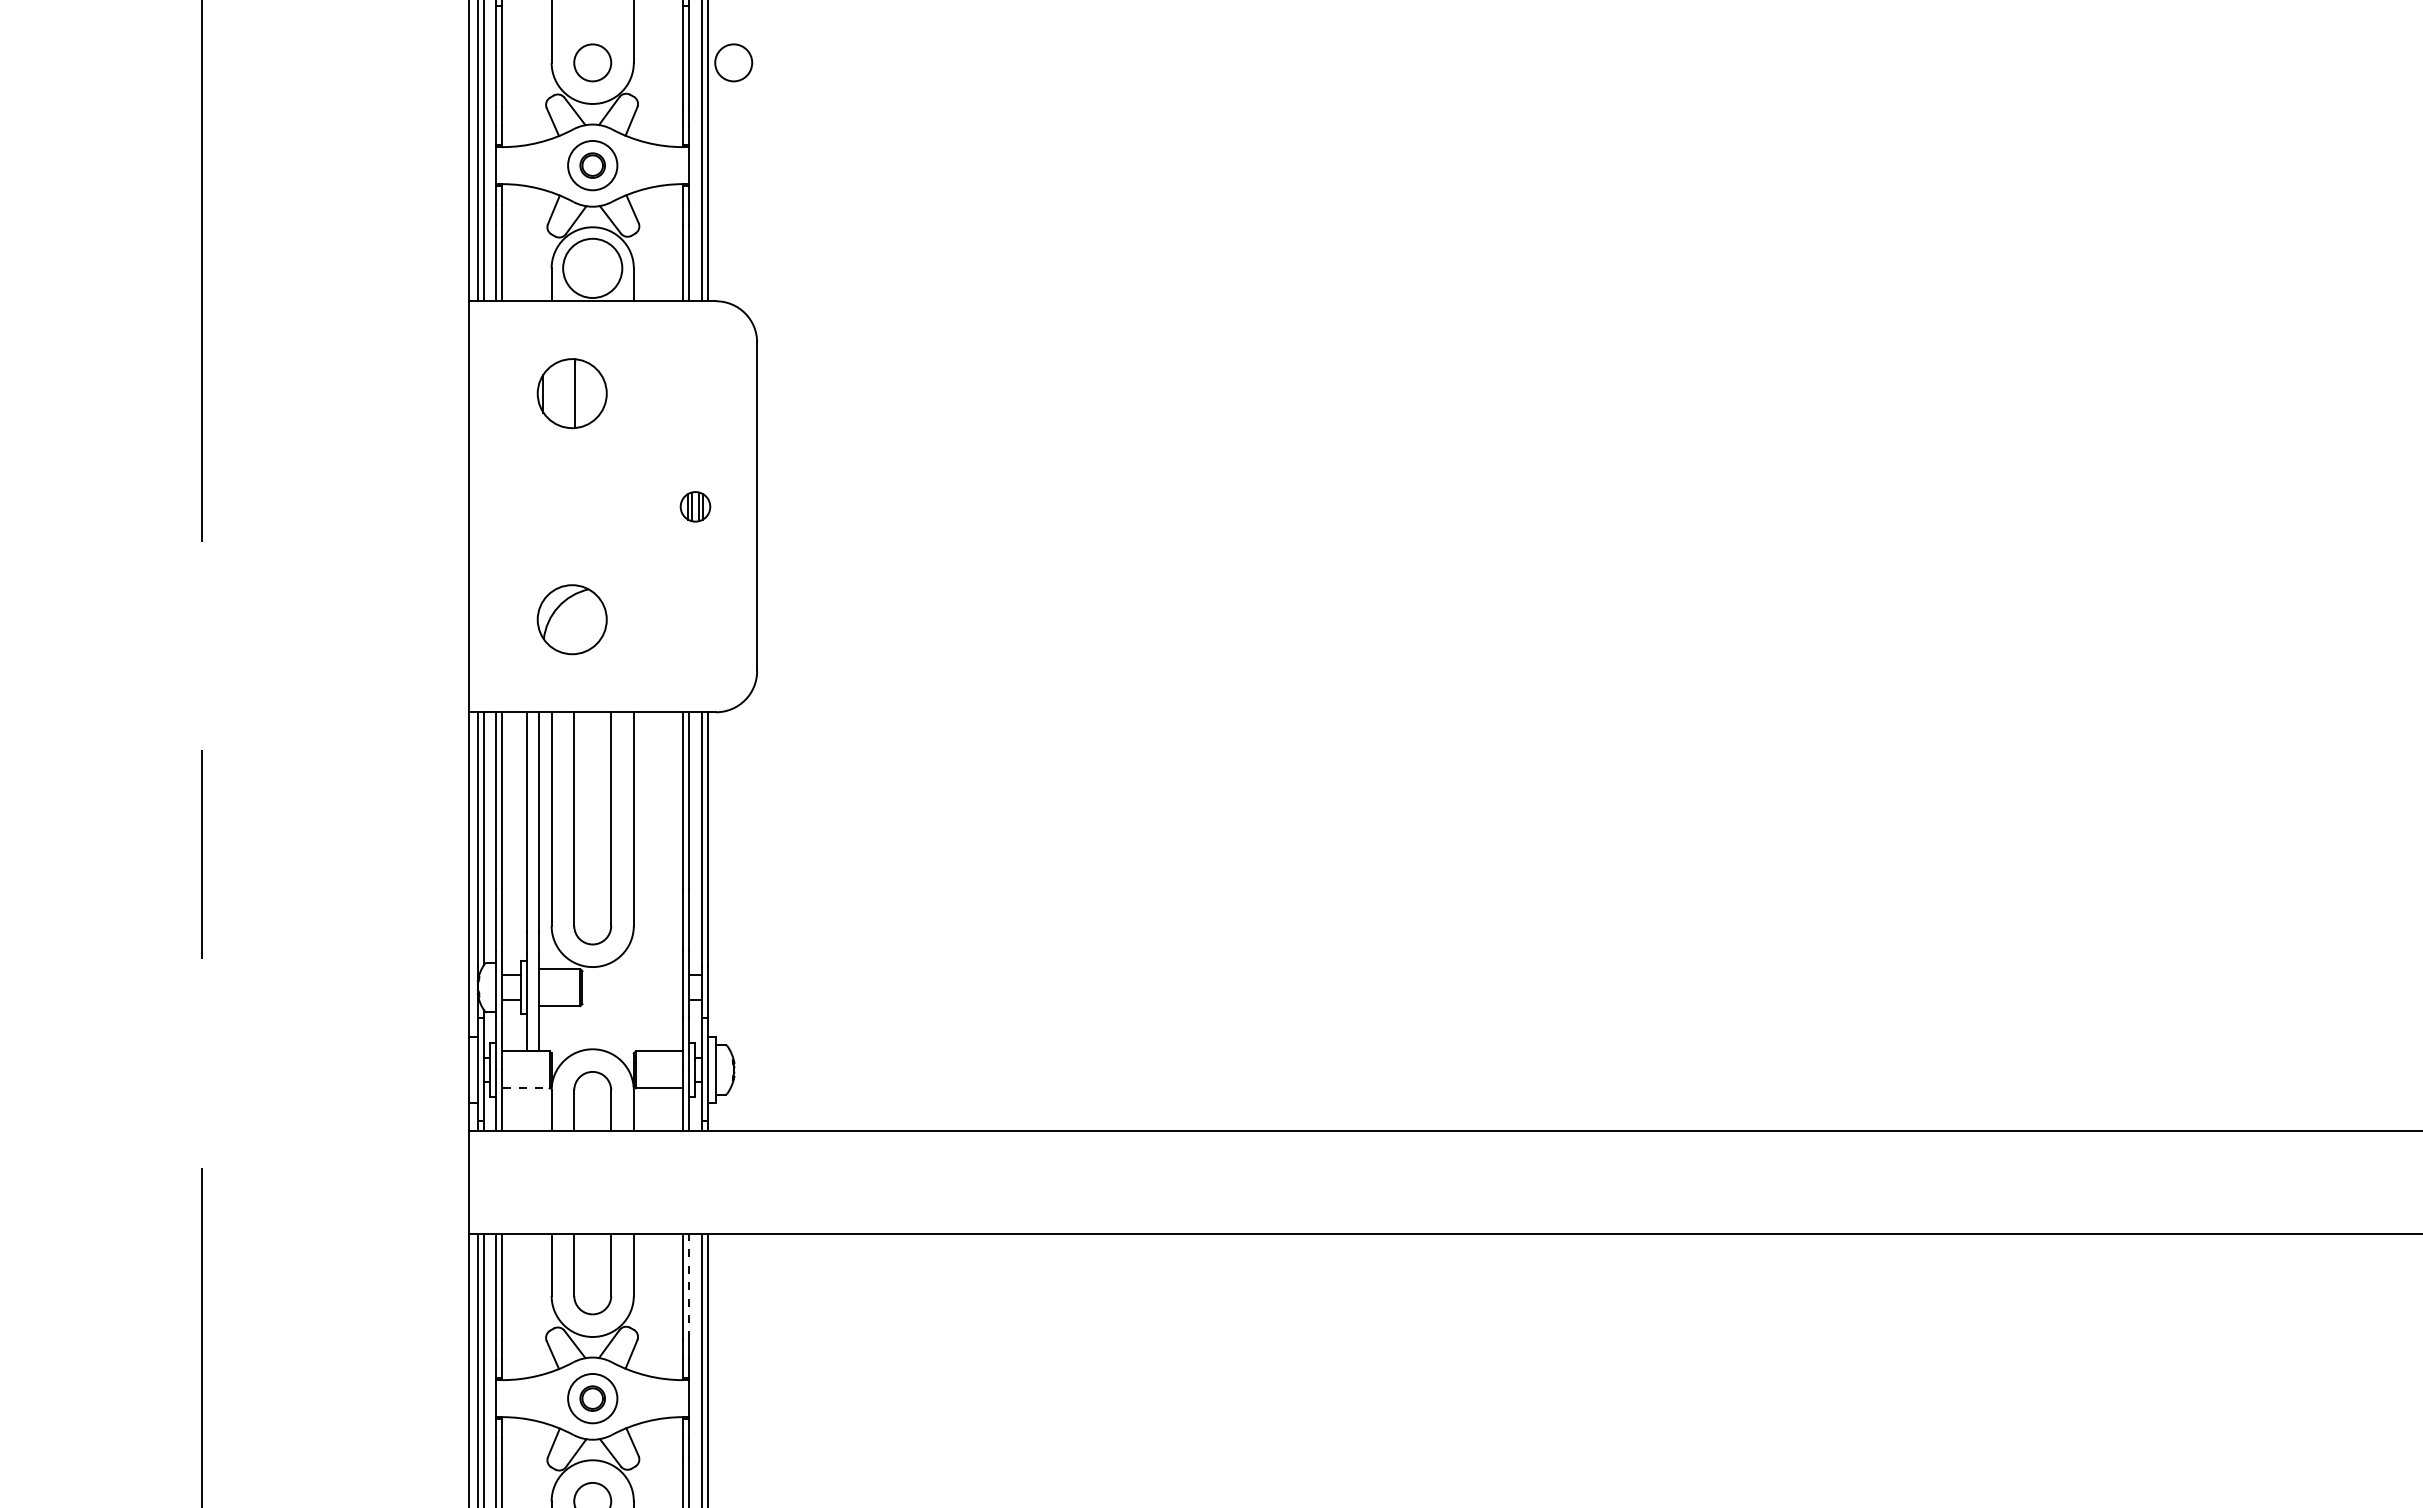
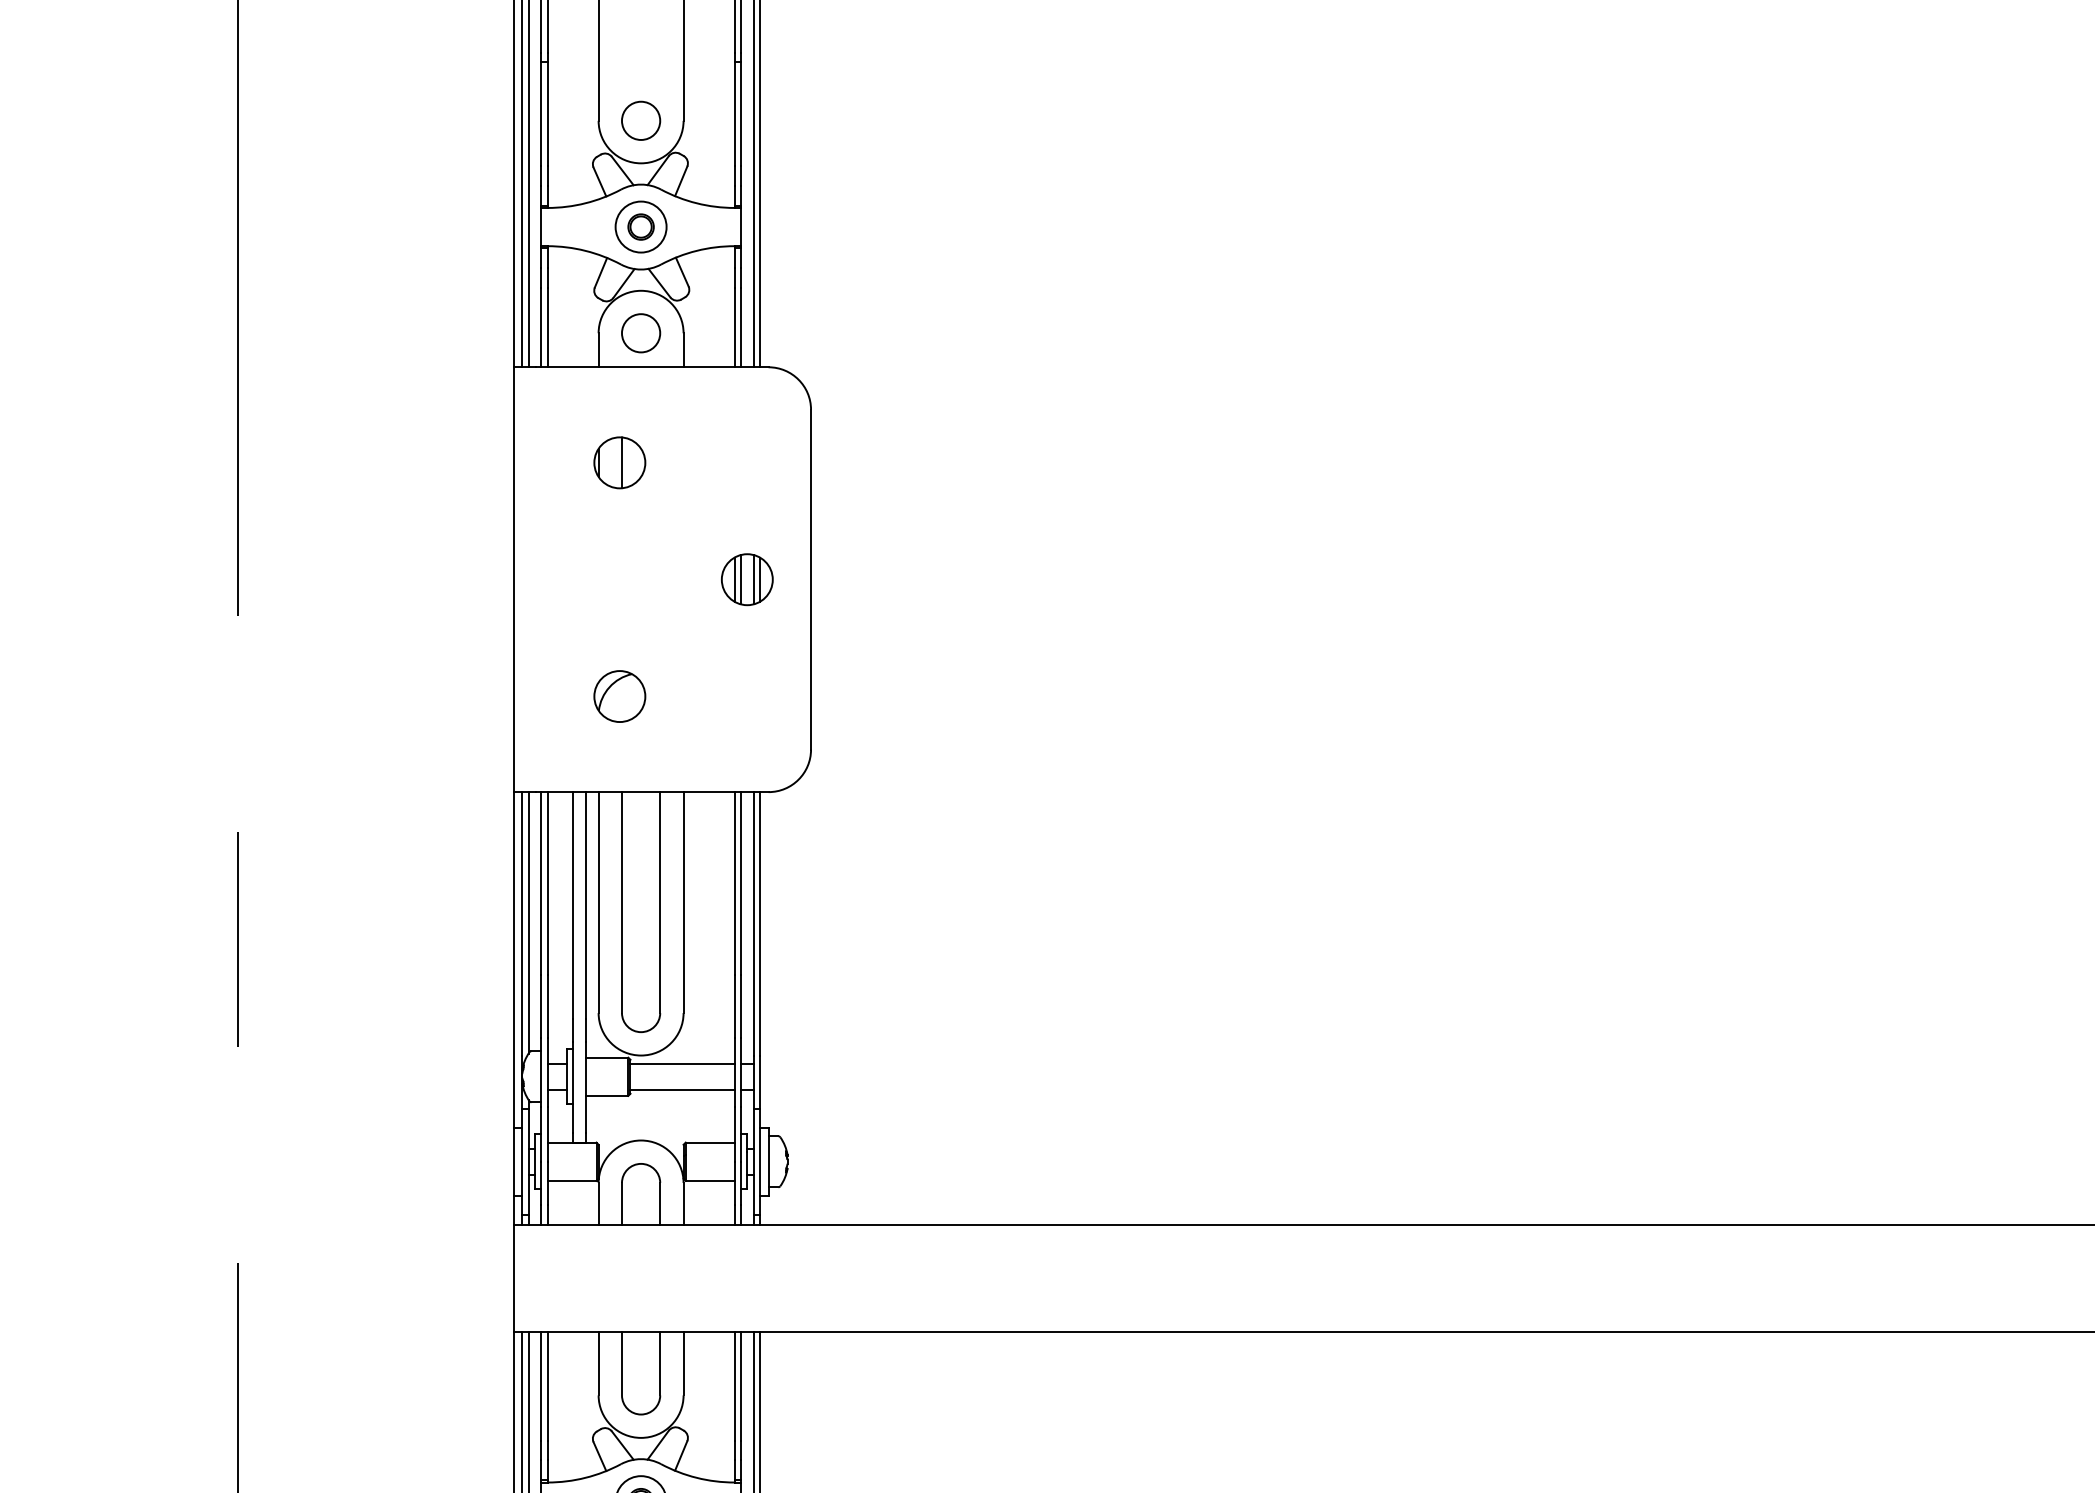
circle: (733, 62) -> (786, 120), removed
circle: (592, 267) -> (640, 332), size x0.62
part: (571, 393) -> (619, 462), size x0.71
part: (695, 506) -> (747, 579), size x1.67
part: (571, 619) -> (619, 696), size x0.71
line: (632, 975) -> (682, 1064), added
line: (632, 999) -> (682, 1089), added
line: (525, 1088) -> (571, 1181), dashed -> solid
line: (689, 1286) -> (741, 1385), dashed -> solid

